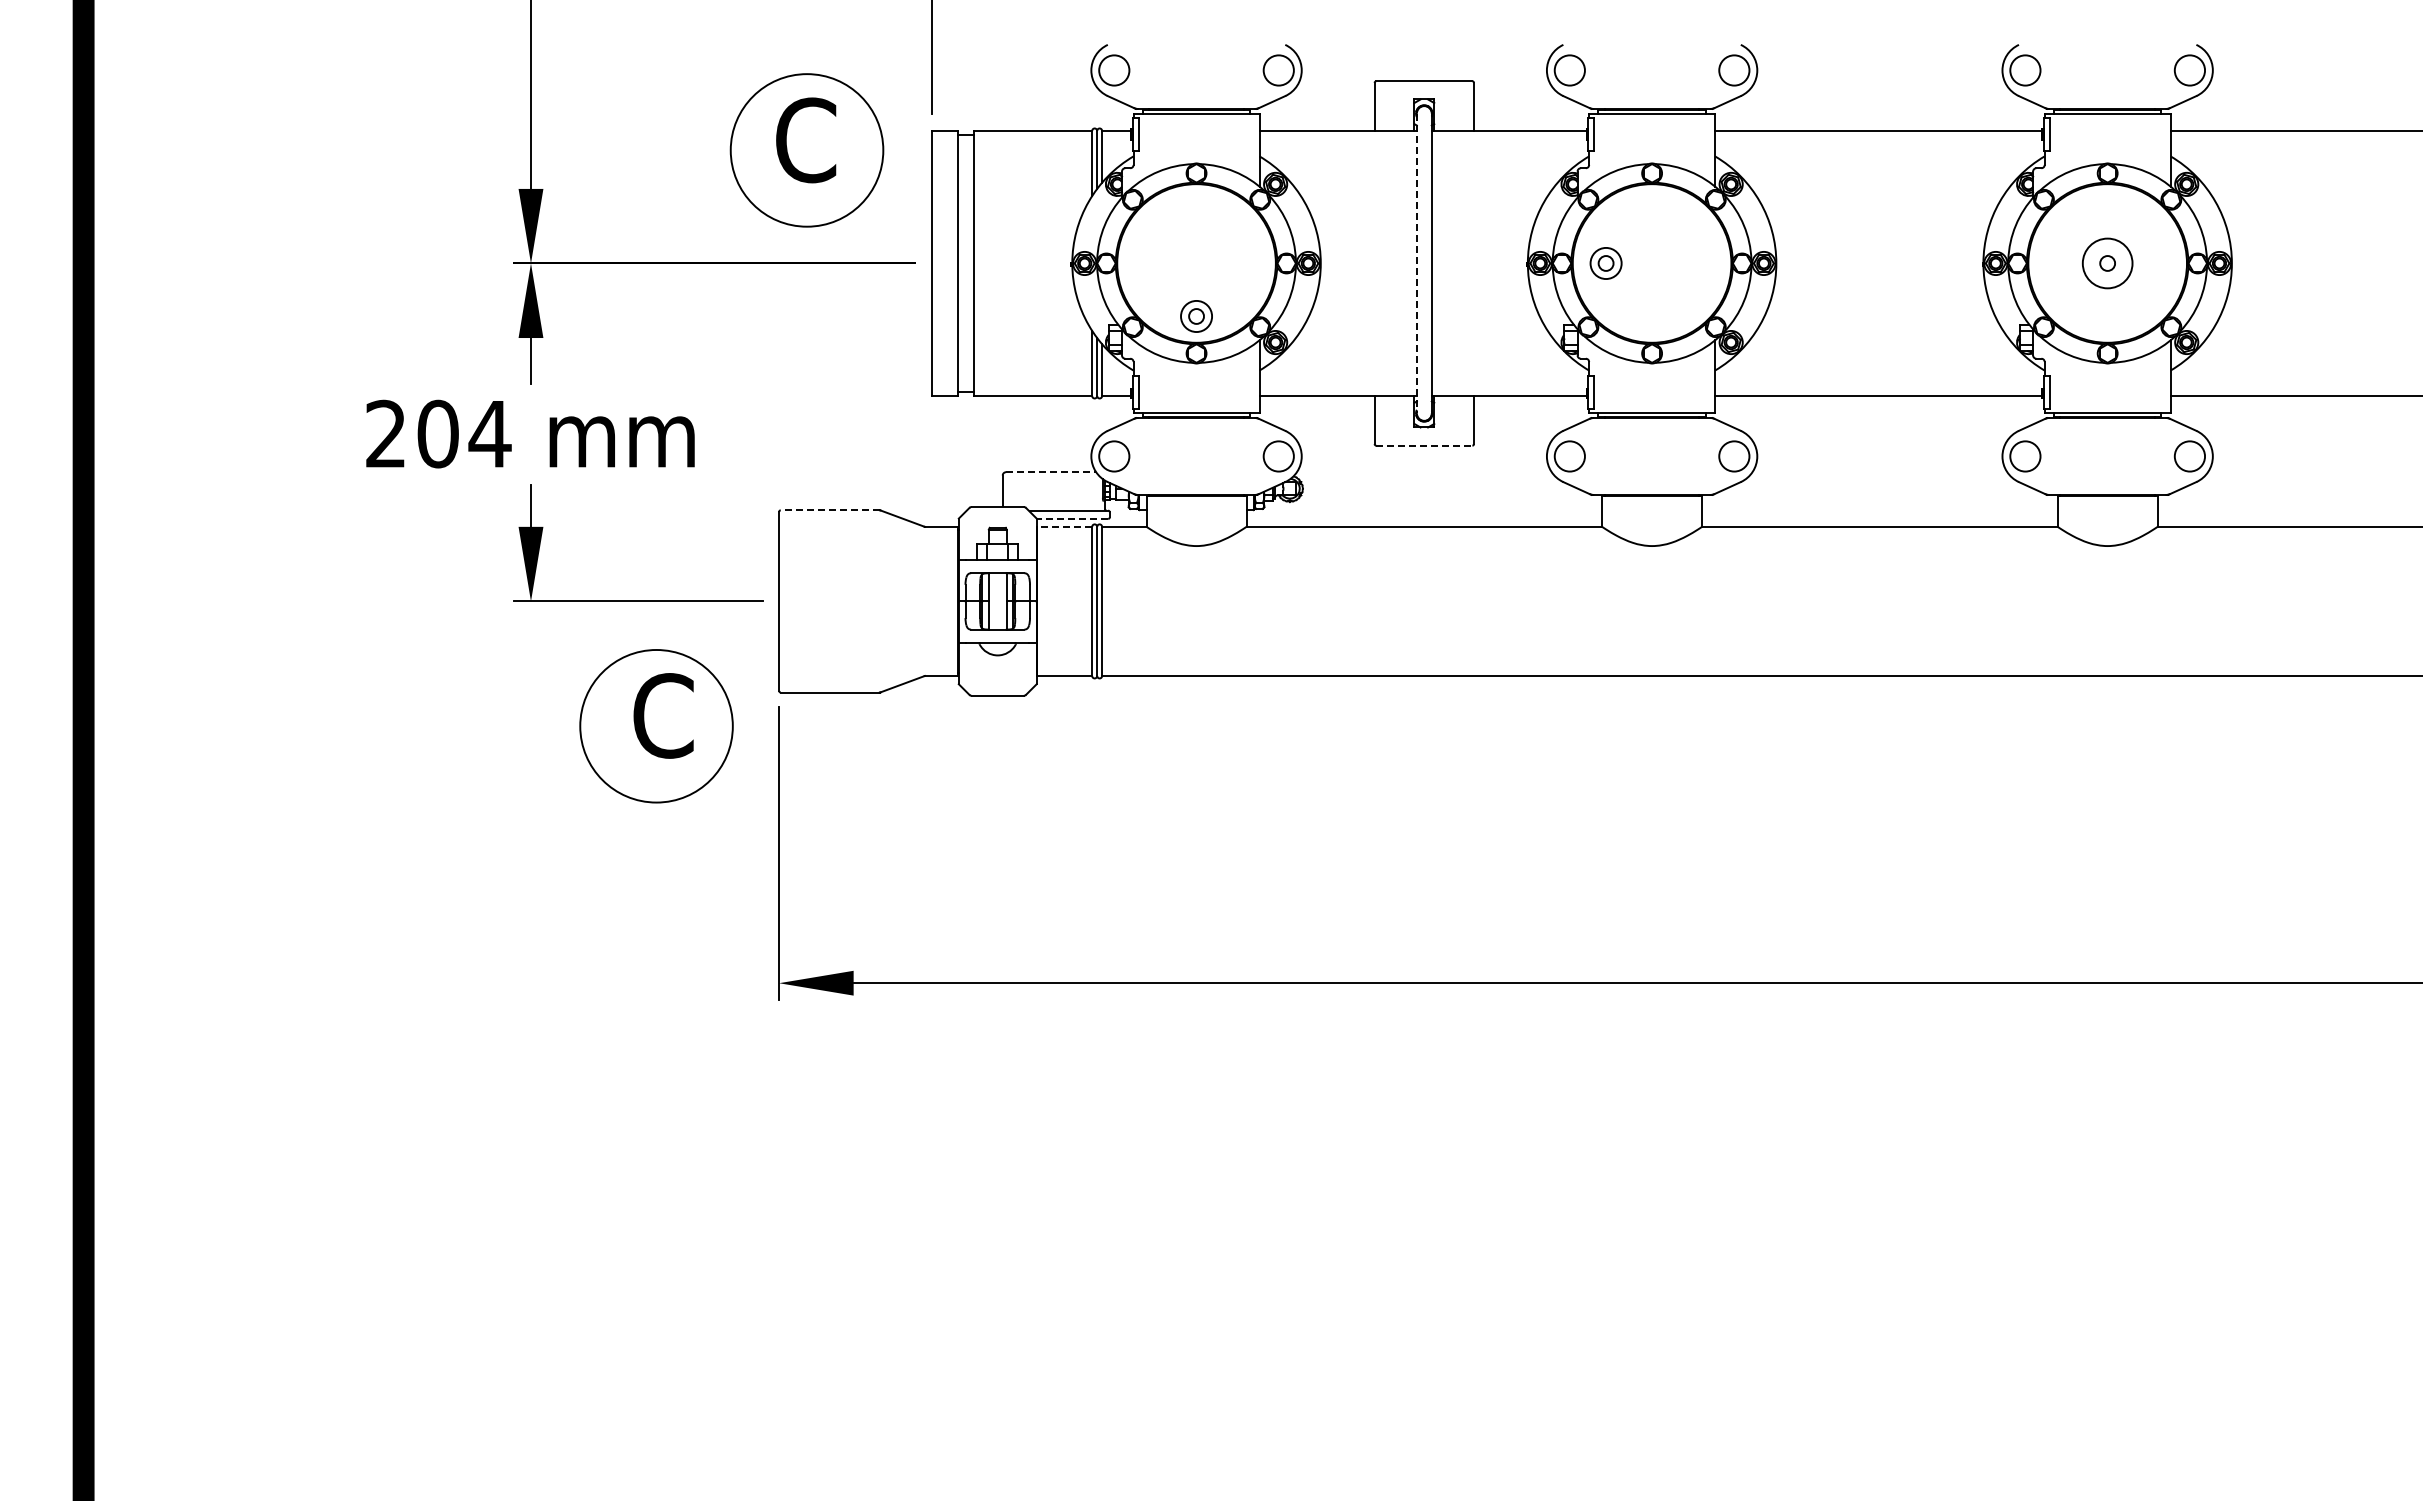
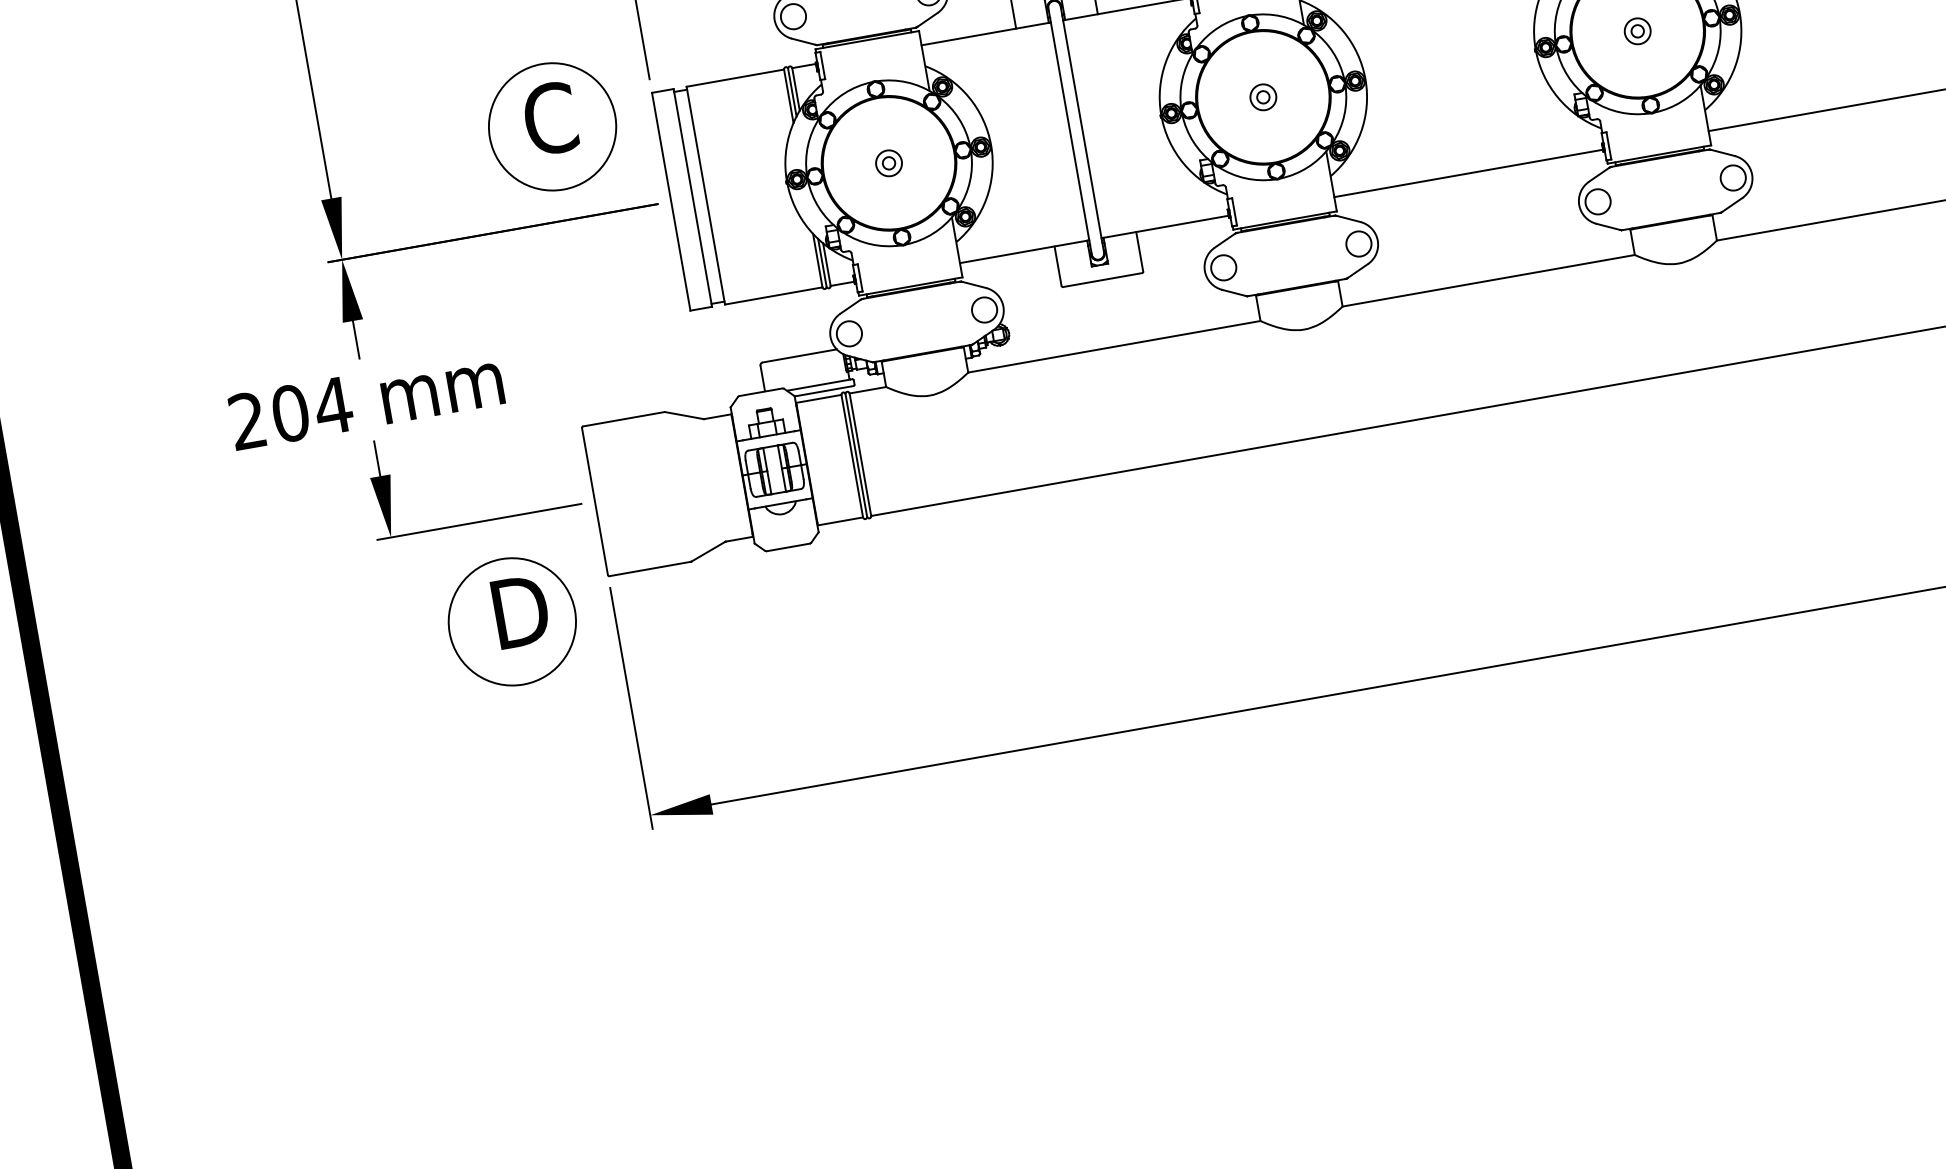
line: (1416, 263) -> (1069, 131), dashed -> solid
part: (1605, 263) -> (1262, 97), moved
circle: (2107, 263) -> (1637, 31), size x0.62
part: (1196, 316) -> (889, 163), moved
line: (1424, 445) -> (1102, 279), dashed -> solid
line: (1051, 472) -> (800, 356), dashed -> solid
line: (830, 510) -> (624, 419), dashed -> solid
line: (1072, 518) -> (824, 390), dashed -> solid
line: (1064, 526) -> (818, 398), dashed -> solid
text: (666, 715) -> (518, 611), C -> D

